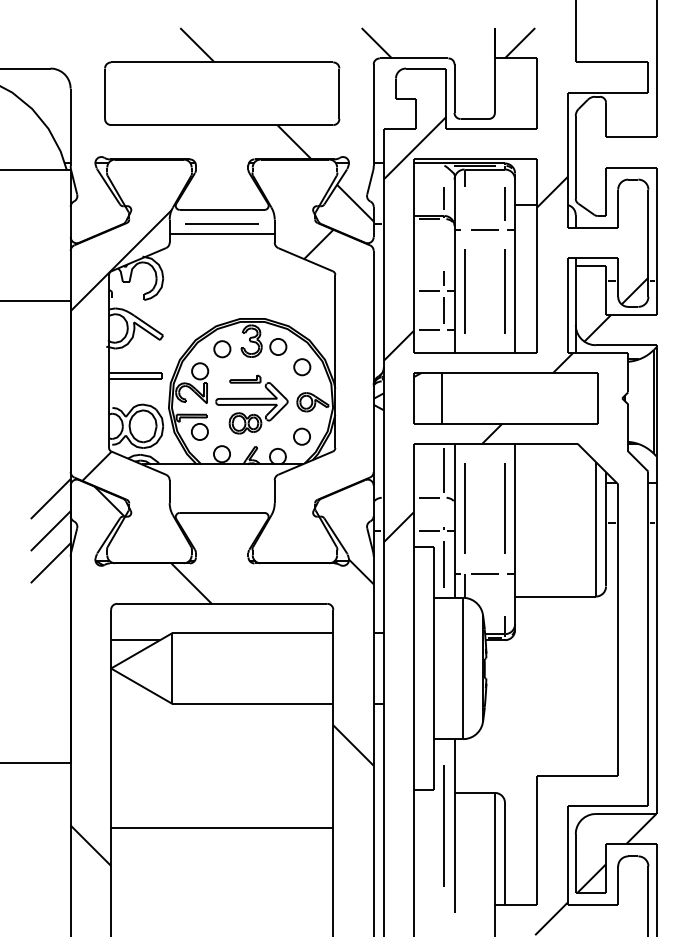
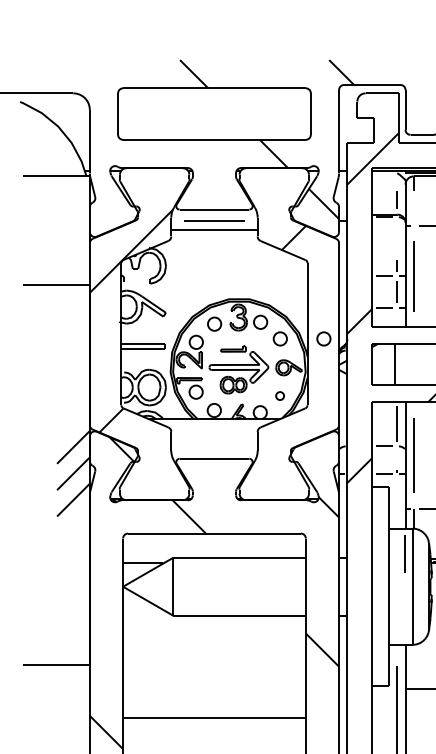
circle: (355, 367) -> (324, 339), added
circle: (301, 436) -> (279, 395), size x0.6
line: (443, 564) -> (404, 553), moved

